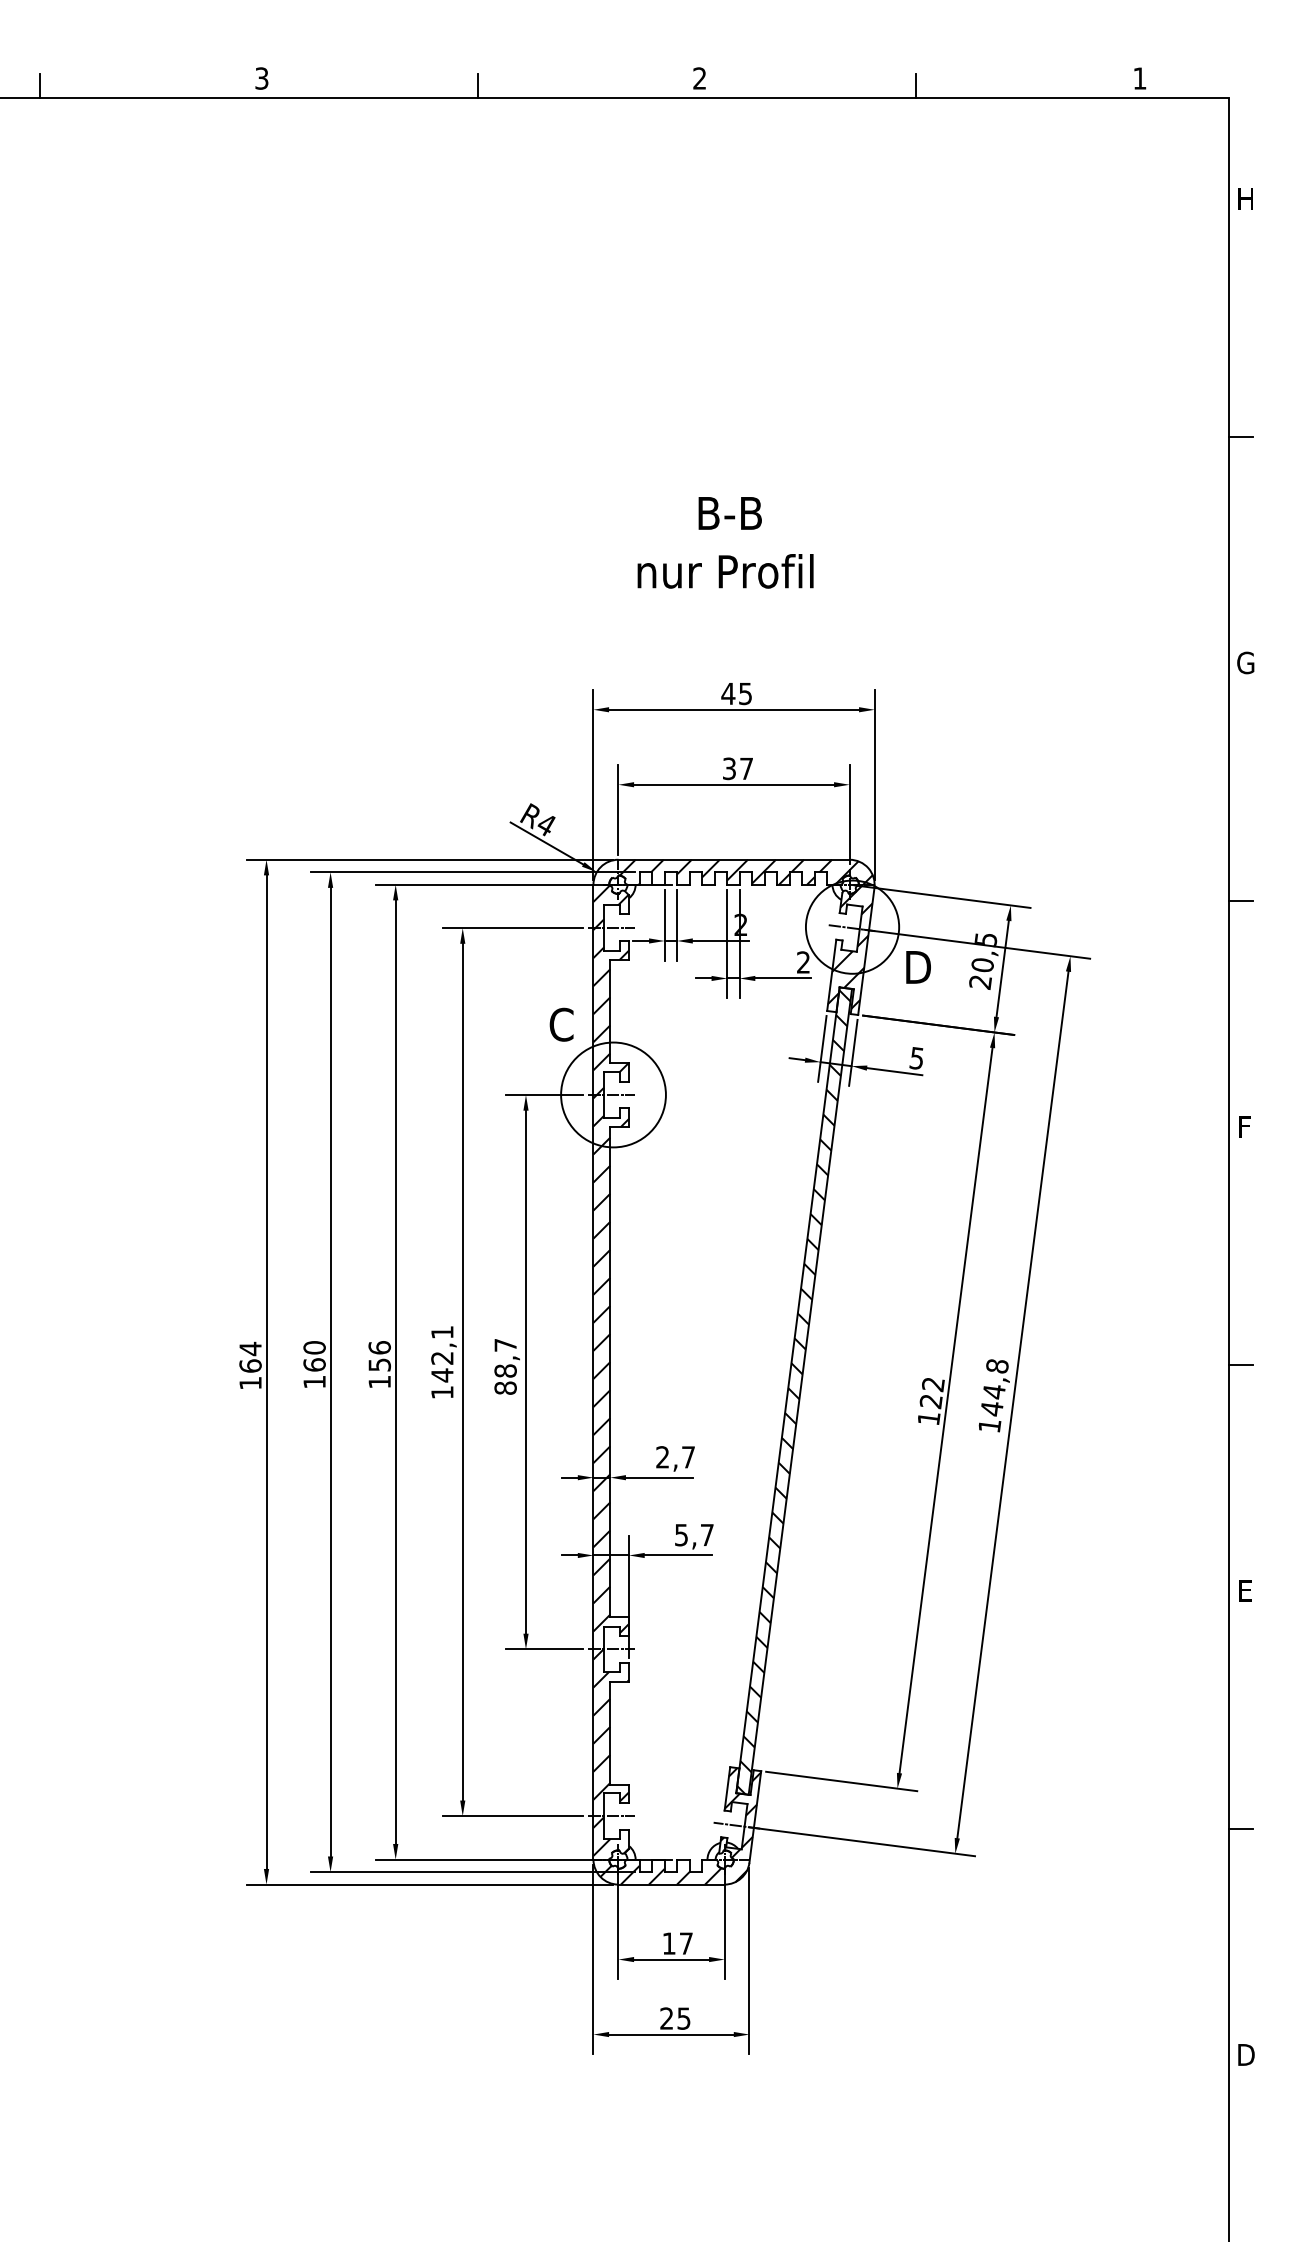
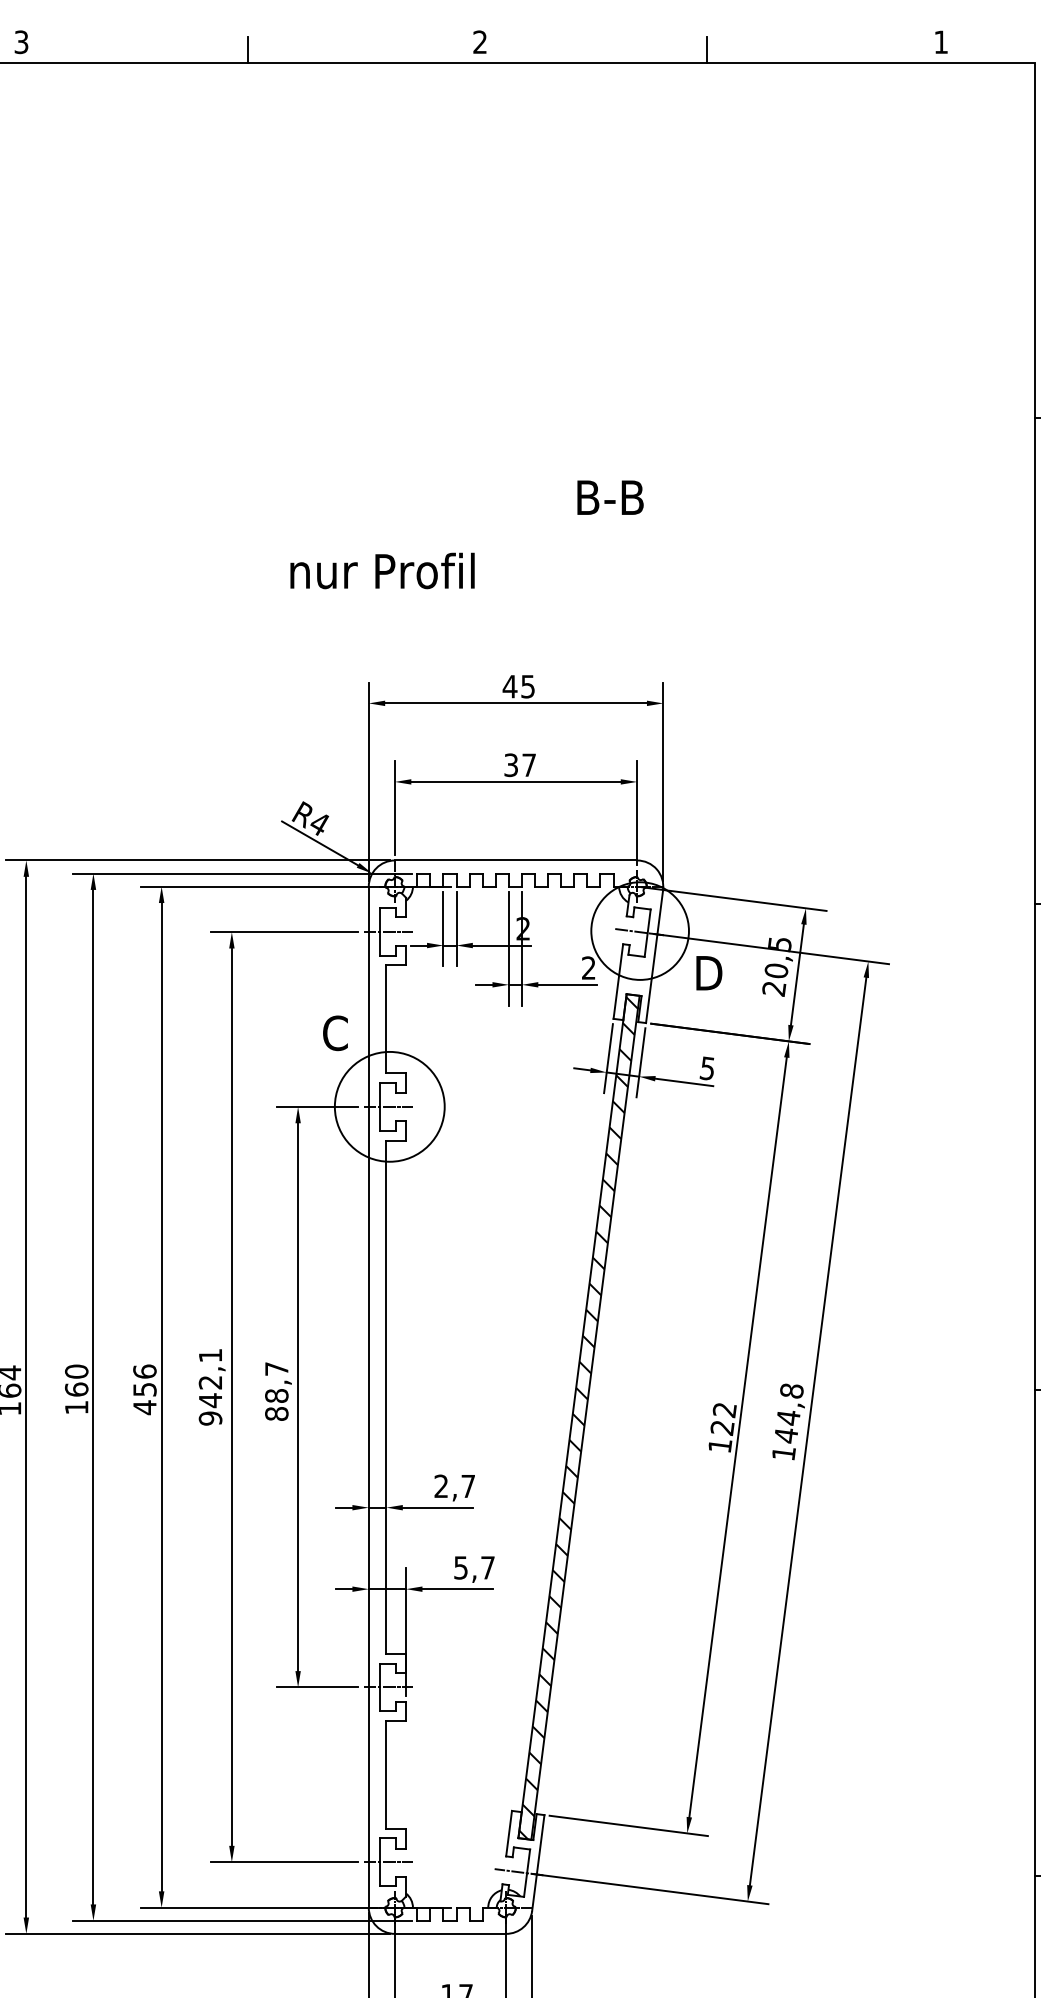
text: (729, 513) -> (609, 497), moved
text: (725, 571) -> (382, 571), moved
hatch: (732, 1371) -> (514, 1396), removed
text: (379, 1382) -> (144, 1407), 156 -> 456
text: (442, 1392) -> (210, 1418), 142,1 -> 942,1

